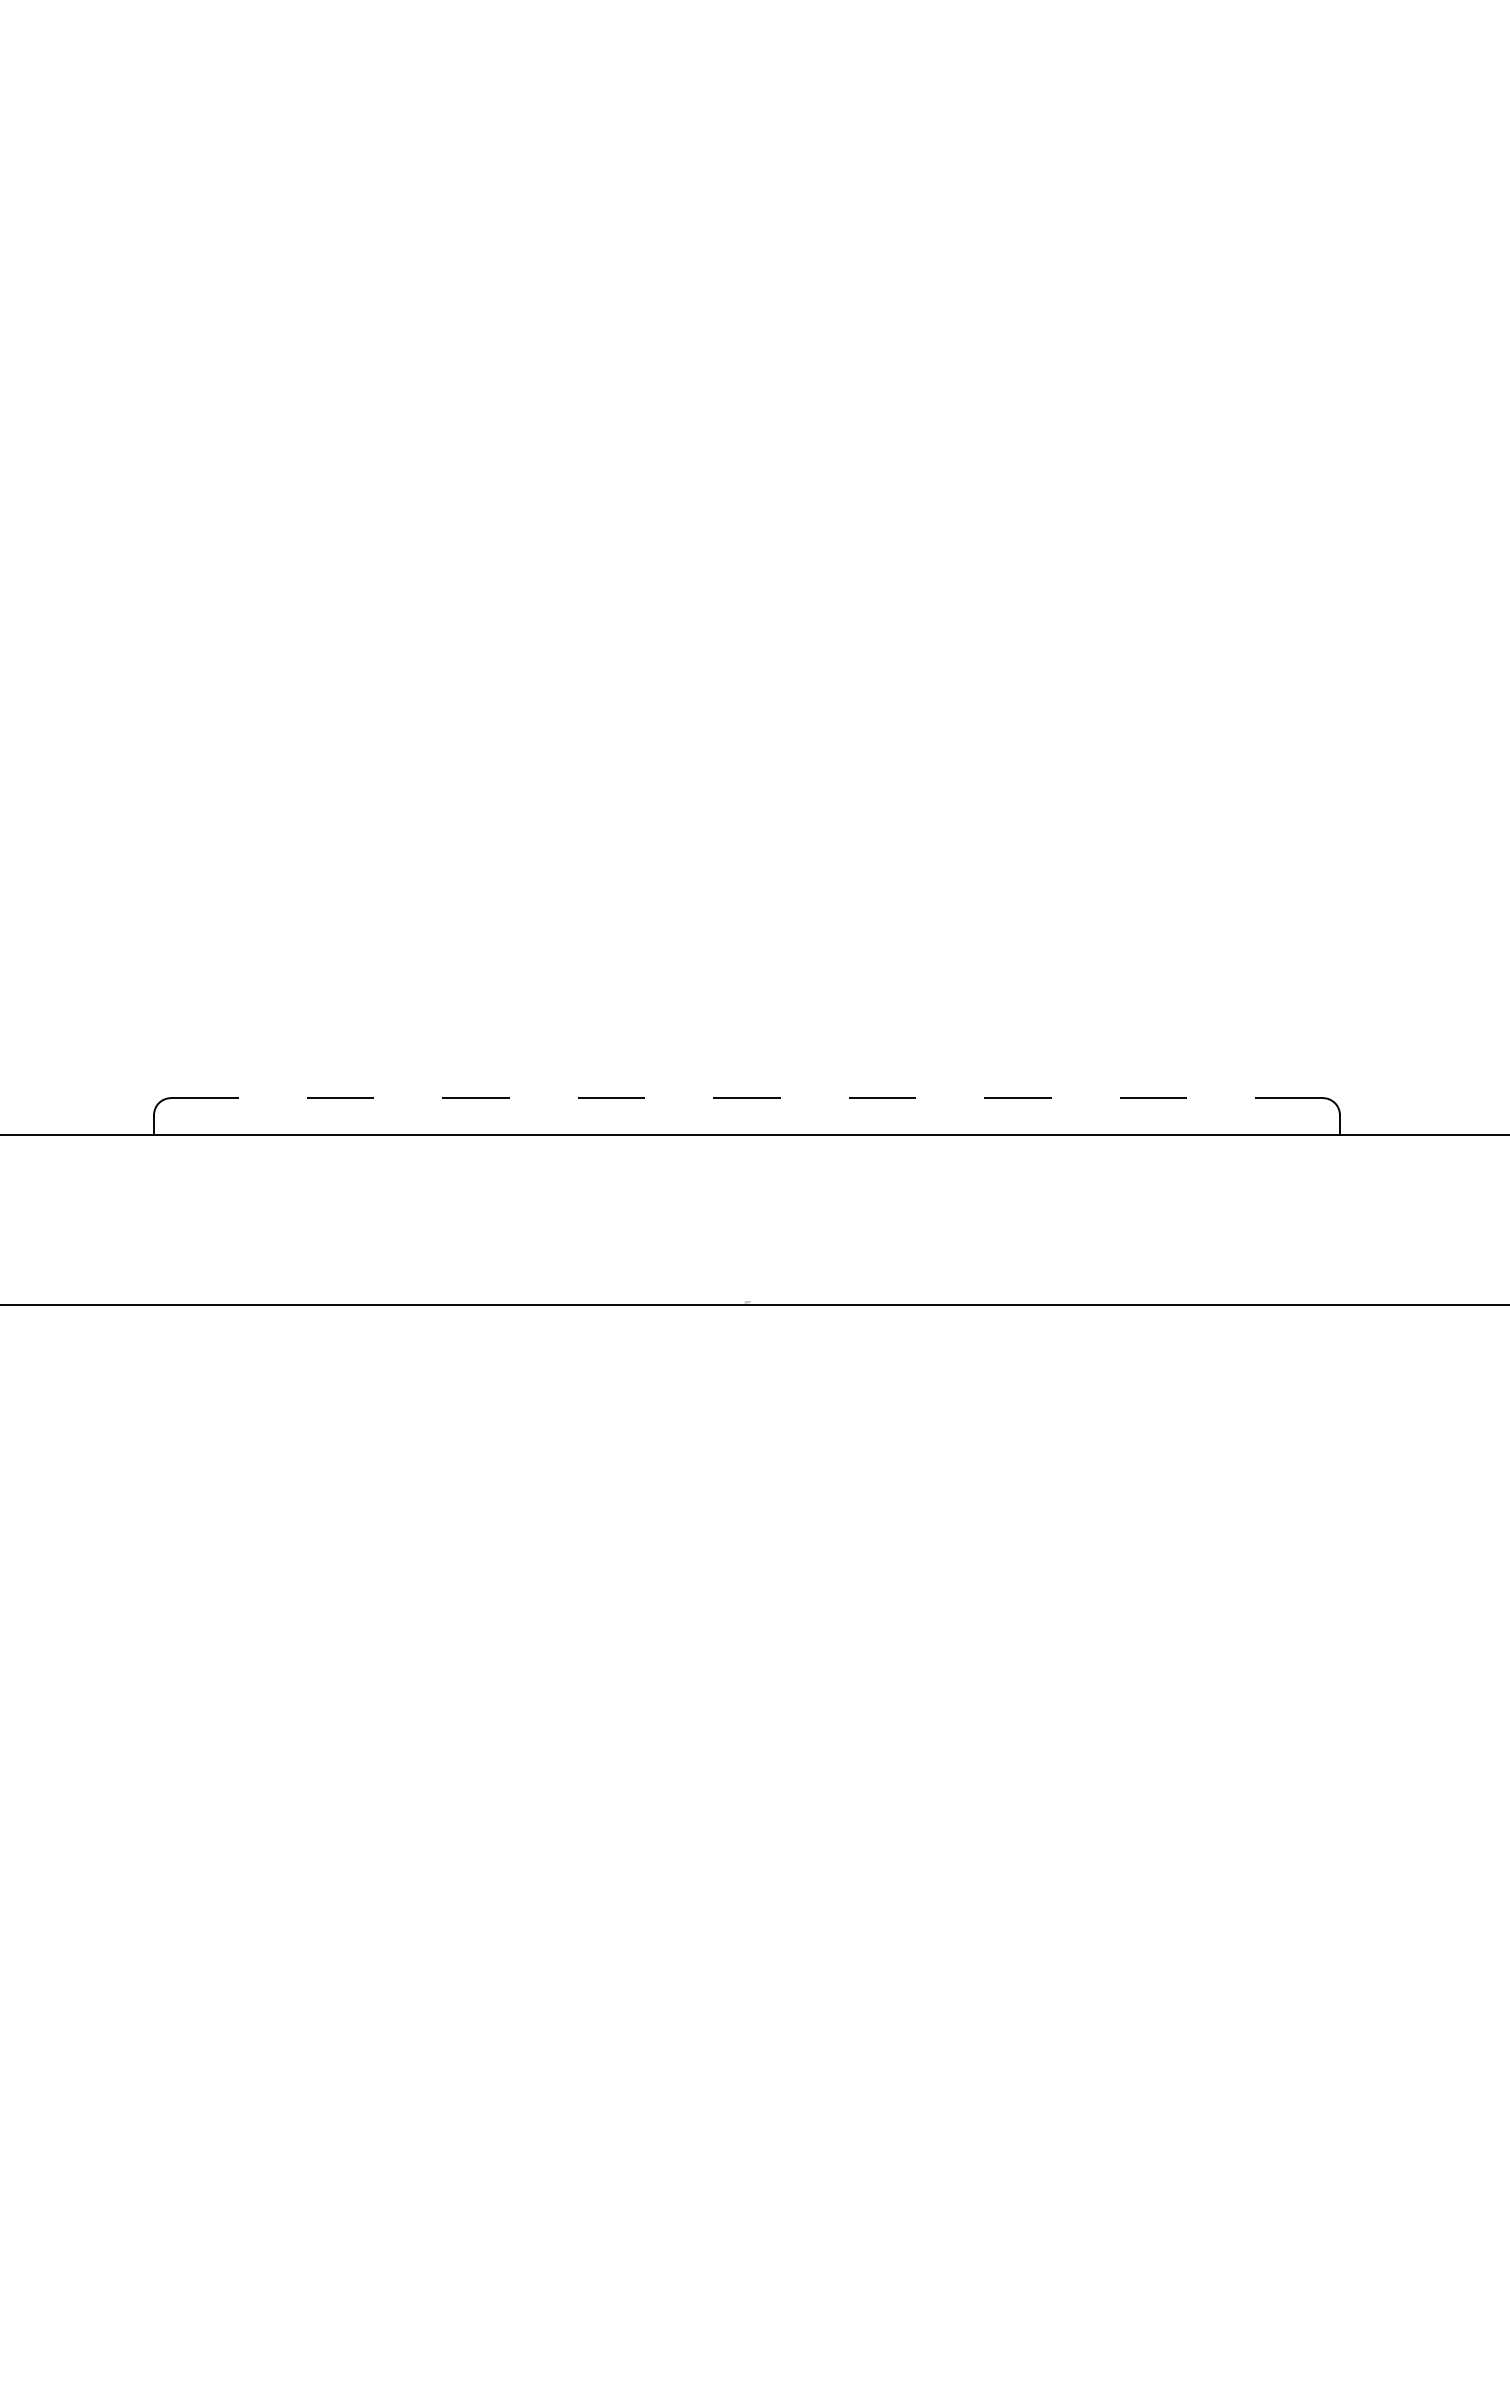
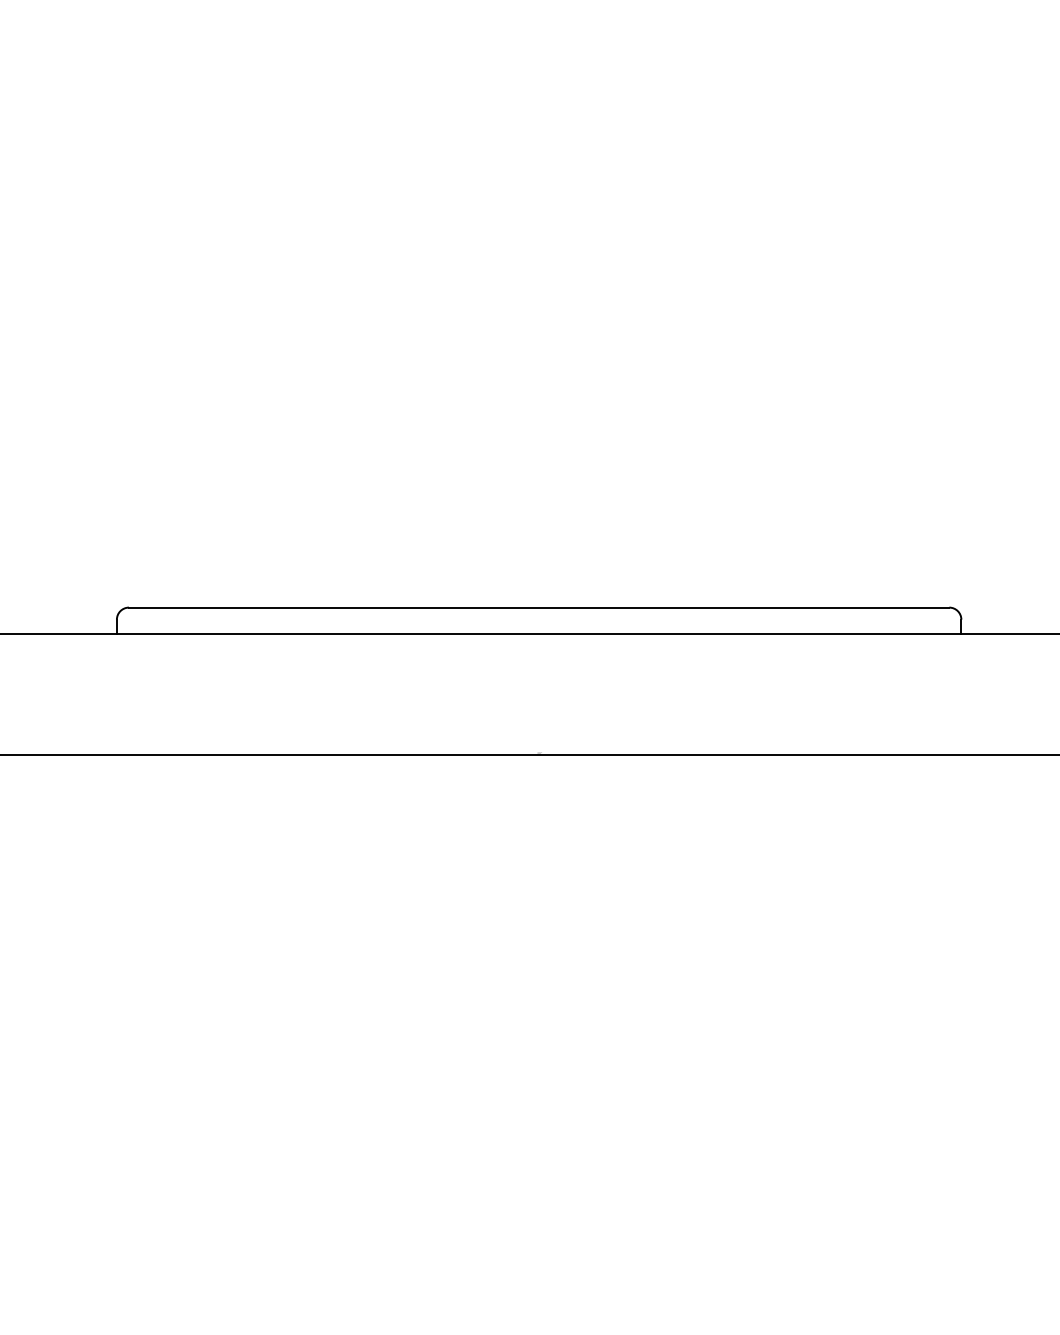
line: (746, 1098) -> (538, 607), dashed -> solid

